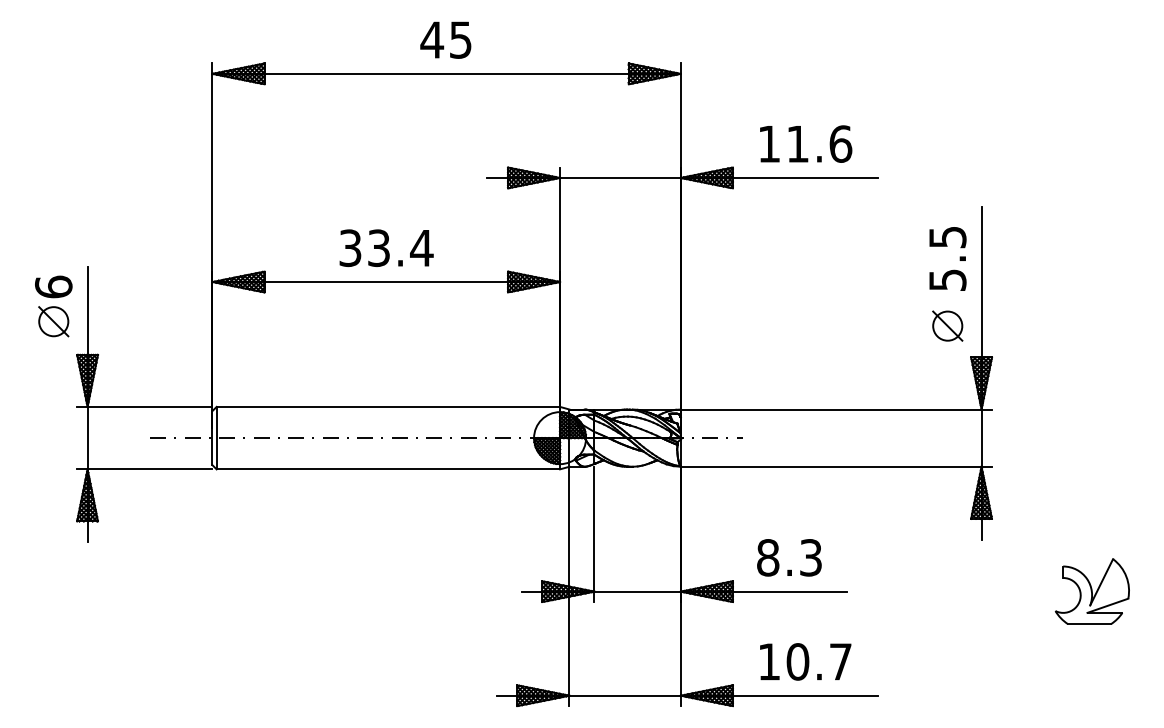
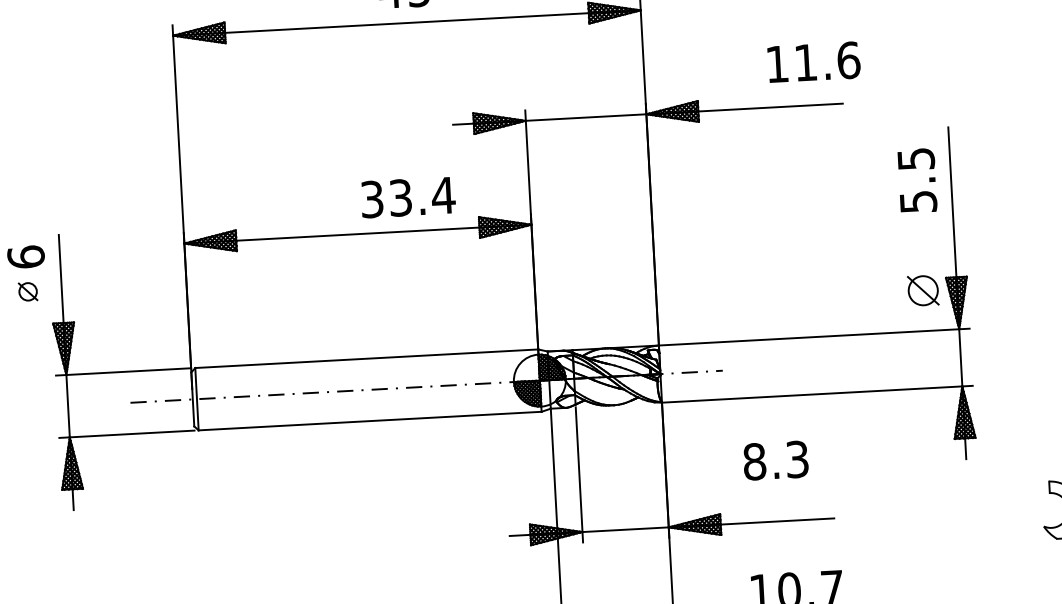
text: (806, 143) -> (814, 61), moved
text: (386, 247) -> (408, 196), moved
part: (53, 321) -> (27, 291), size x0.6
part: (947, 325) -> (922, 290), moved
text: (789, 557) -> (775, 460), moved

